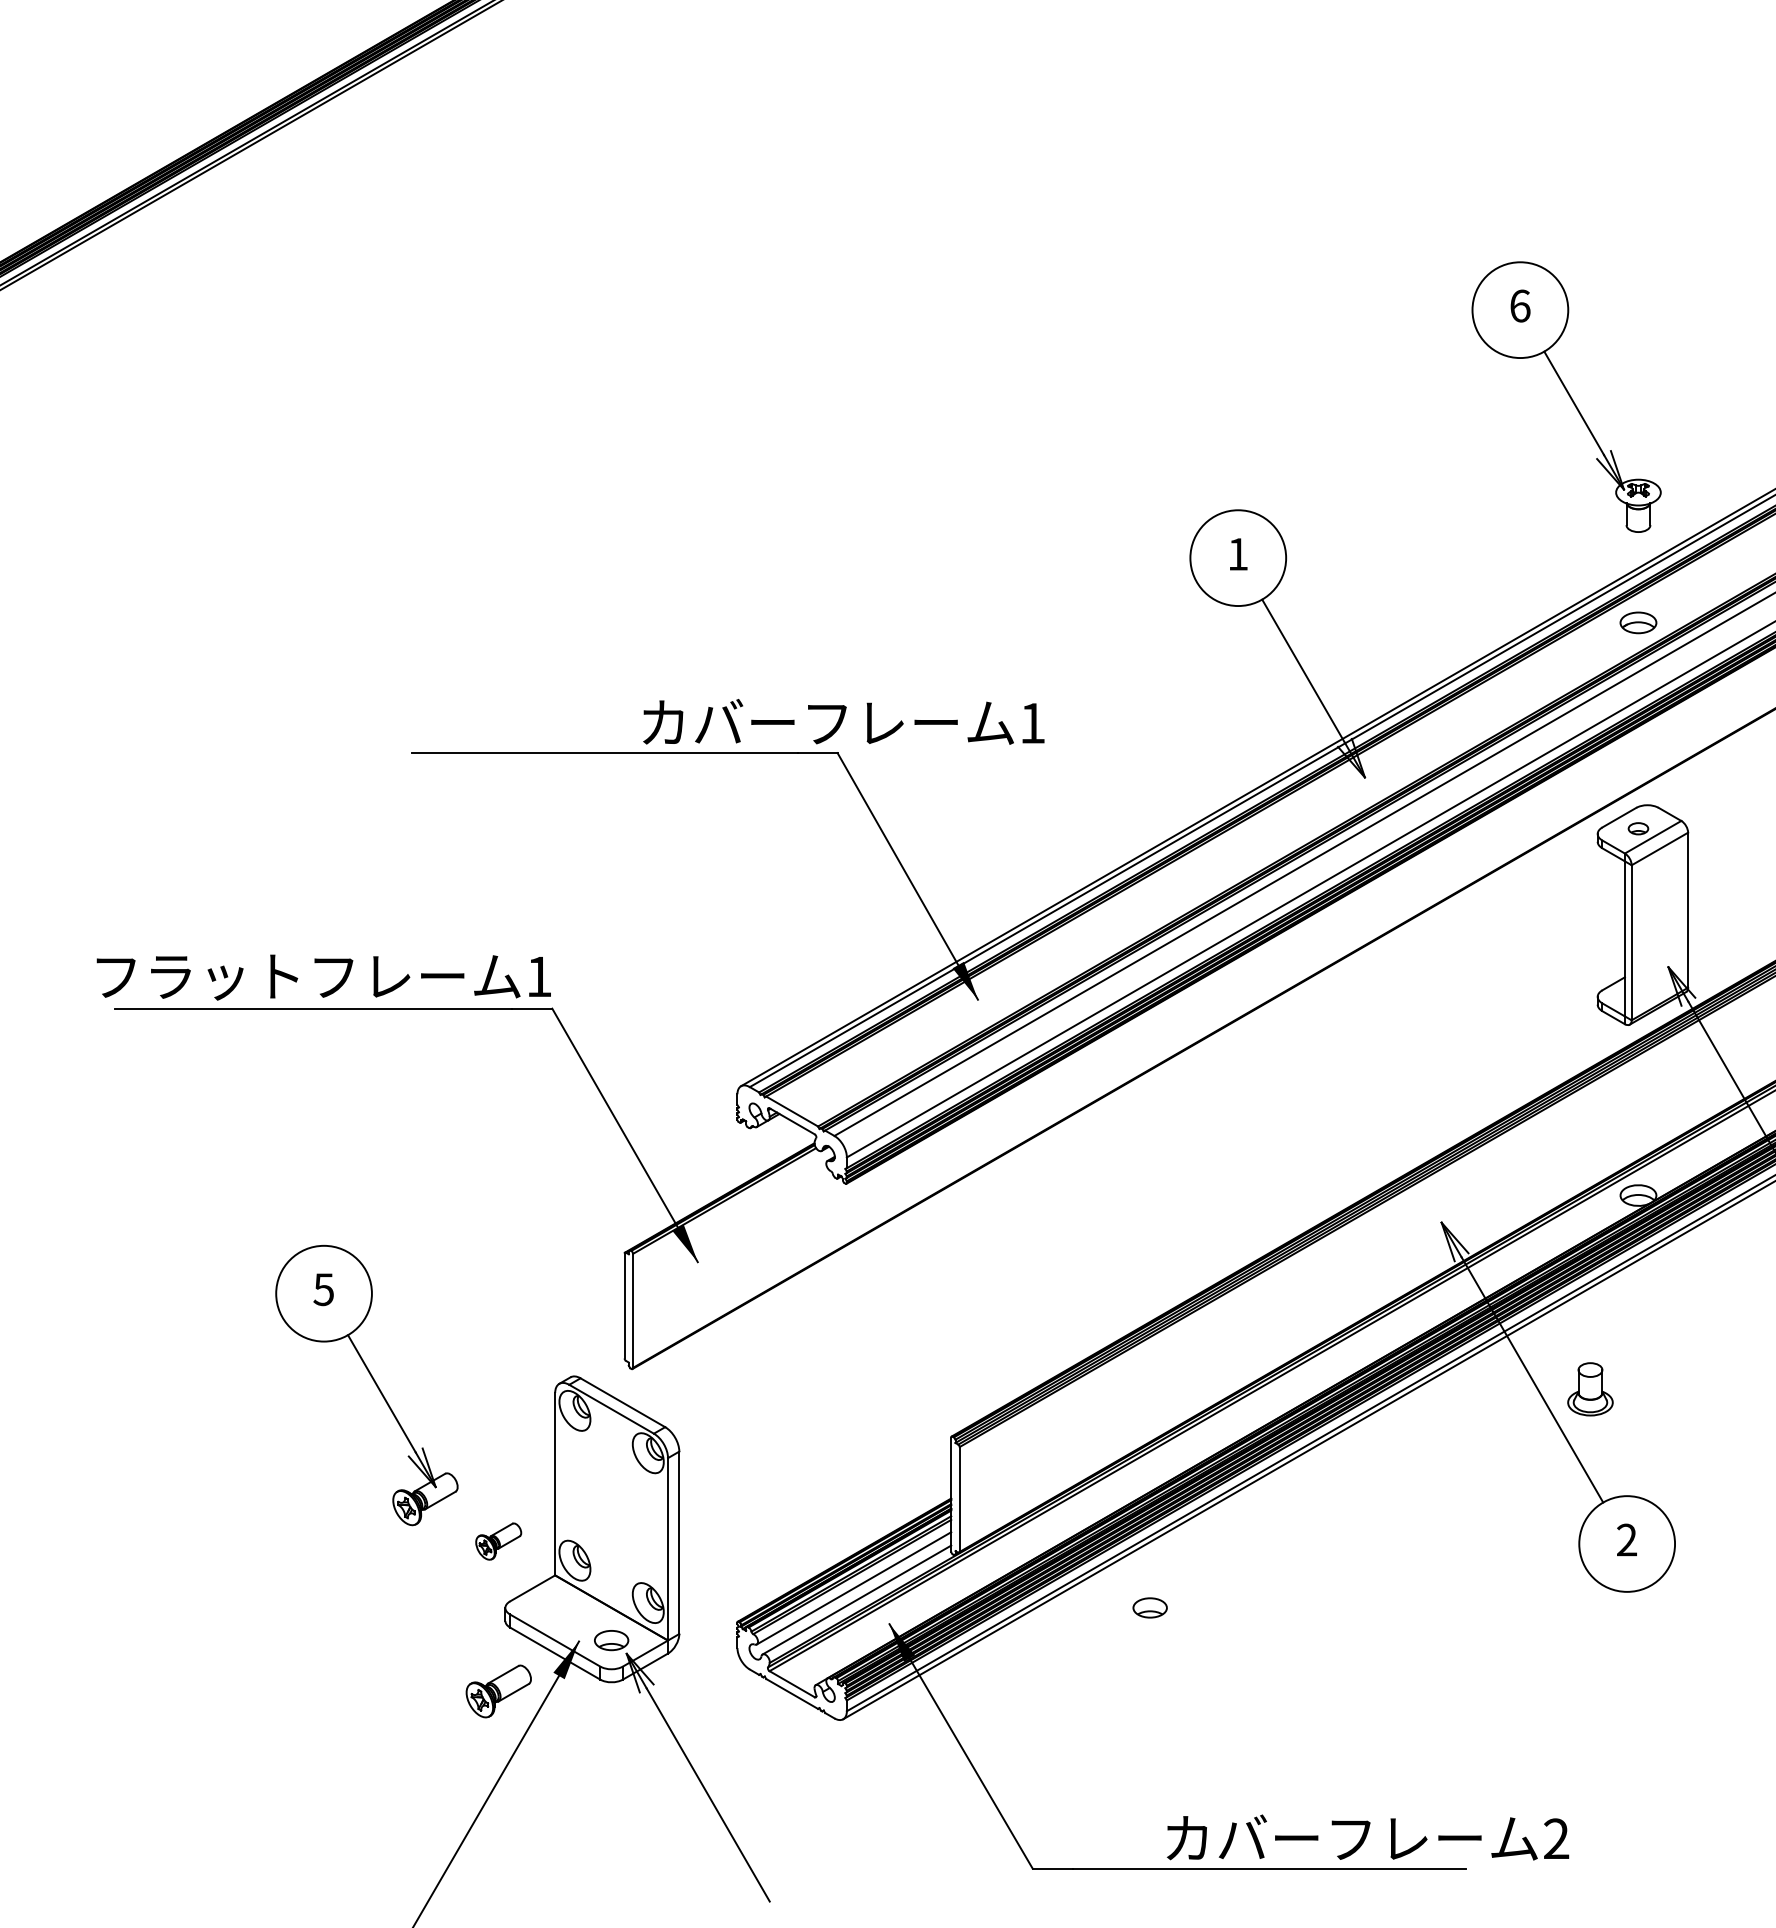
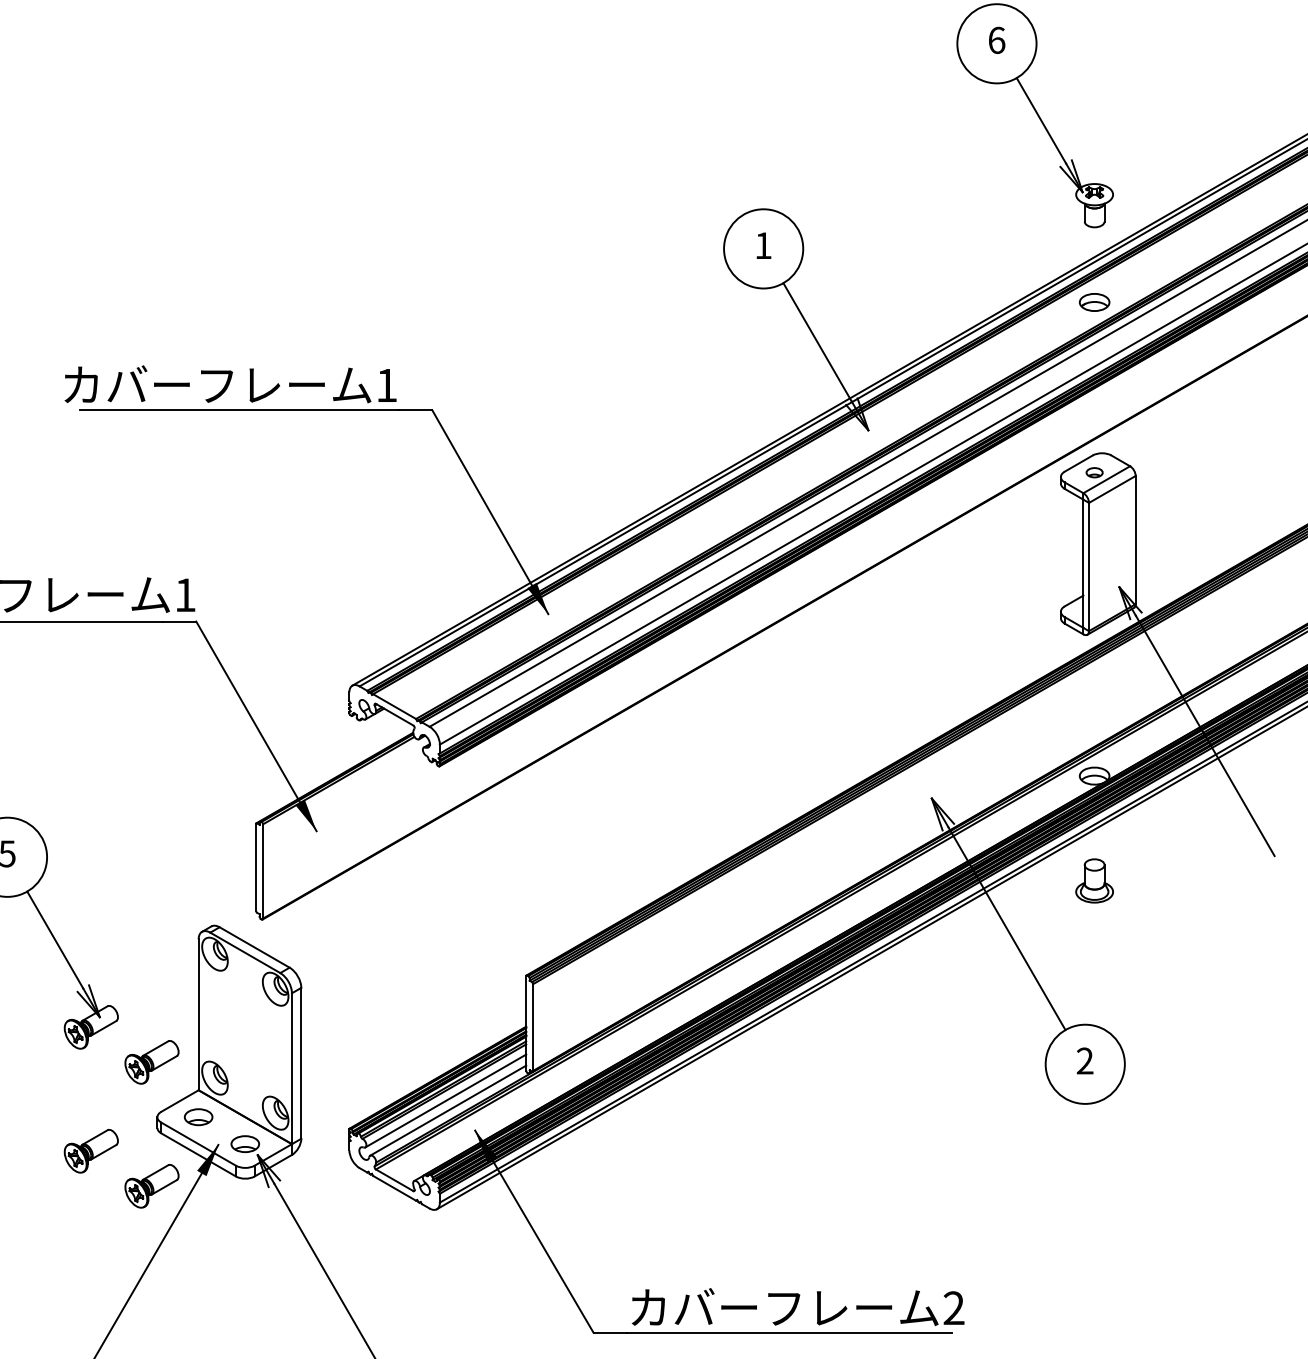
text: (843, 721) -> (230, 384), moved
part: (1590, 1389) -> (1094, 881), moved
part: (498, 1541) -> (151, 1062), size x1.43
part: (1149, 1607) -> (198, 1116), moved
part: (425, 1648) -> (91, 1150), added
text: (1368, 1837) -> (798, 1307), moved

